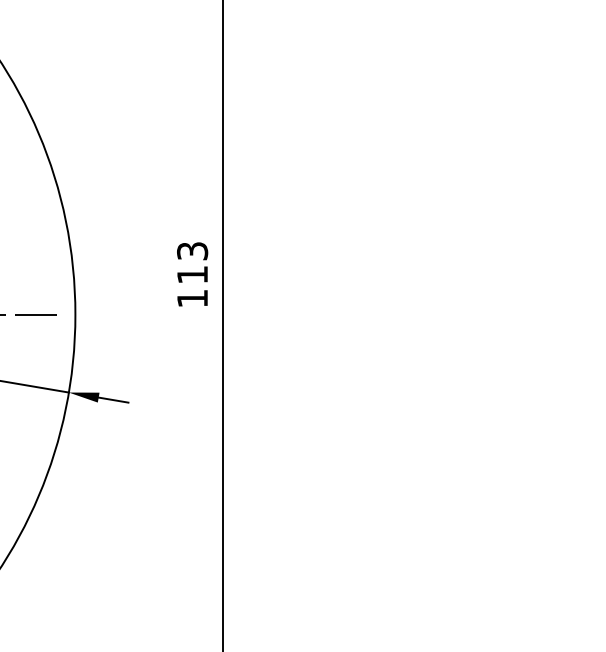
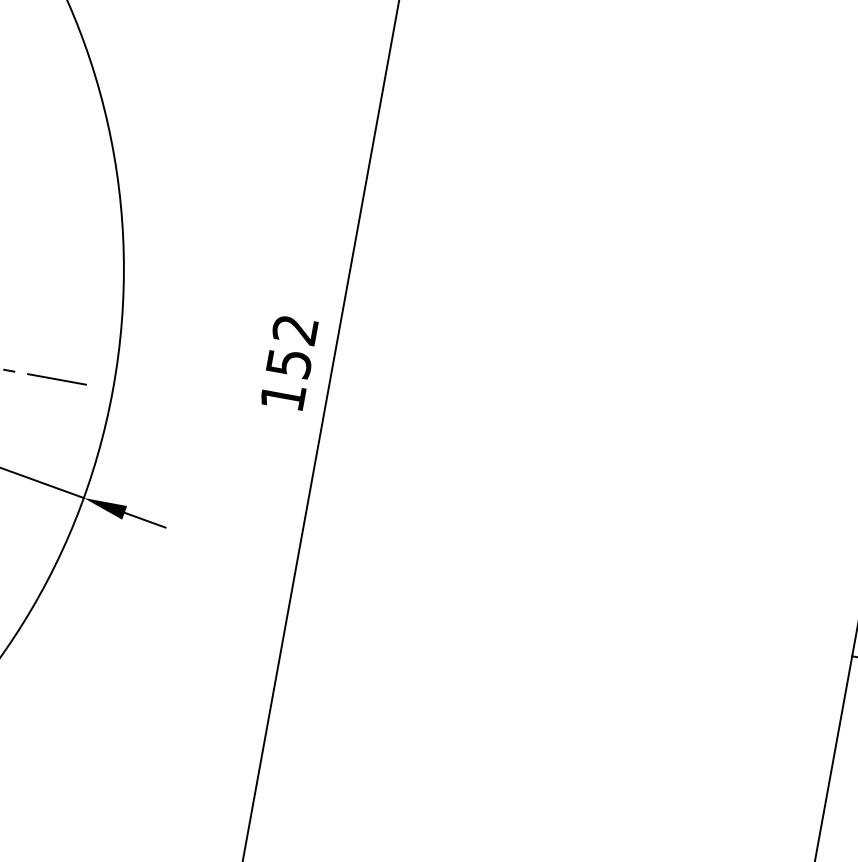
text: (192, 262) -> (292, 345), 113 -> 152

